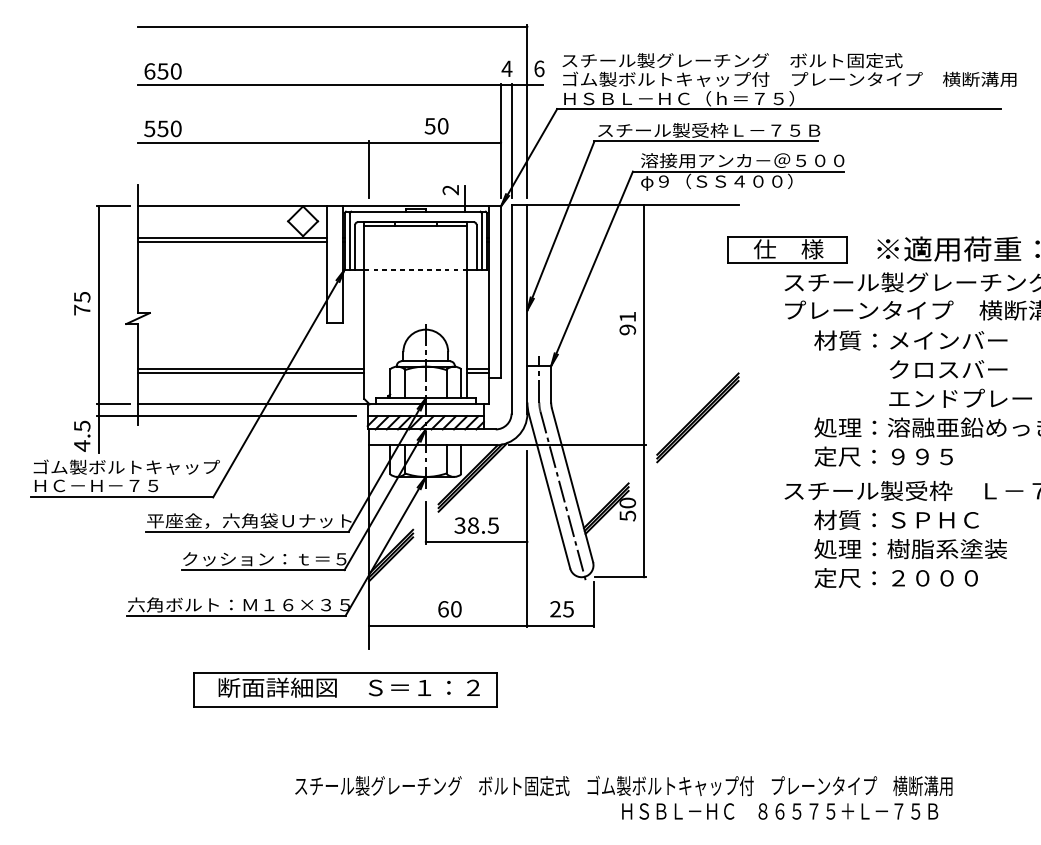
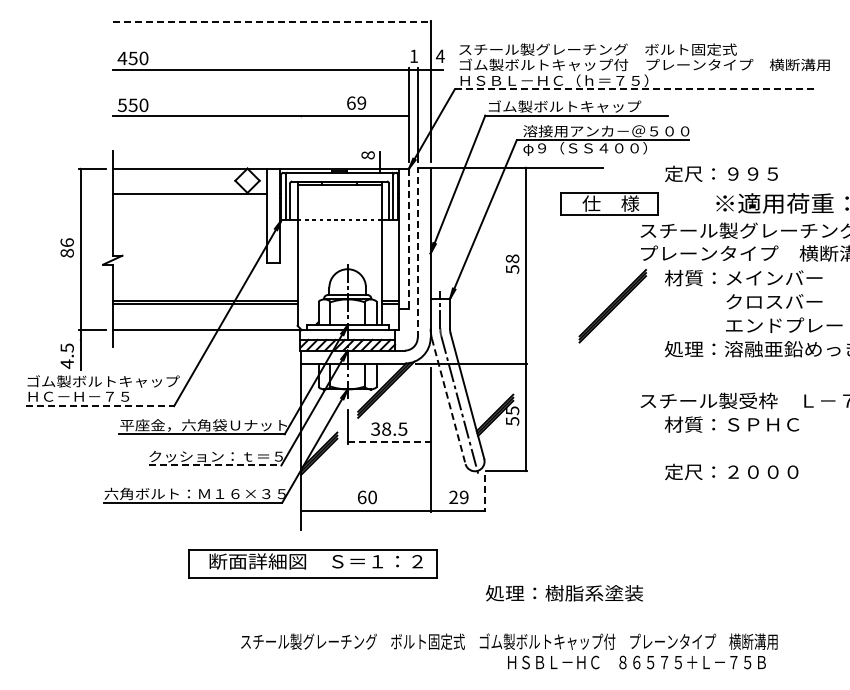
line: (332, 26) -> (271, 21), solid -> dashed
text: (506, 67) -> (413, 55), 4 -> 1
text: (538, 69) -> (439, 56), 6 -> 4
text: (149, 71) -> (122, 58), 650 -> 450
line: (779, 109) -> (636, 89), solid -> dashed
text: (436, 125) -> (356, 102), 50 -> 69
text: (708, 130) -> (578, 106), スチール製受枠Ｌ－７５Ｂ -> ゴム製ボルトキャップ
line: (369, 169) -> (301, 138), removed
text: (450, 190) -> (367, 155), 2 -> 8
line: (231, 241) -> (189, 197), removed
part: (786, 249) -> (609, 203), moved
line: (501, 293) -> (409, 239), solid -> dashed
text: (81, 303) -> (66, 247), 75 -> 86
line: (511, 309) -> (417, 252), solid -> dashed
text: (627, 322) -> (512, 263), 91 -> 58
line: (225, 415) -> (184, 339), removed
part: (697, 418) -> (612, 306), moved
text: (883, 456) -> (721, 173), moved
line: (549, 491) -> (448, 401), solid -> dashed
line: (122, 497) -> (100, 406), solid -> dashed
text: (627, 502) -> (512, 410), 50 -> 55
line: (477, 541) -> (389, 442), solid -> dashed
text: (909, 549) -> (563, 593), moved
line: (263, 570) -> (215, 465), solid -> dashed
line: (593, 604) -> (484, 493), solid -> dashed
text: (567, 608) -> (463, 496), 25 -> 29
part: (344, 690) -> (312, 563), moved

